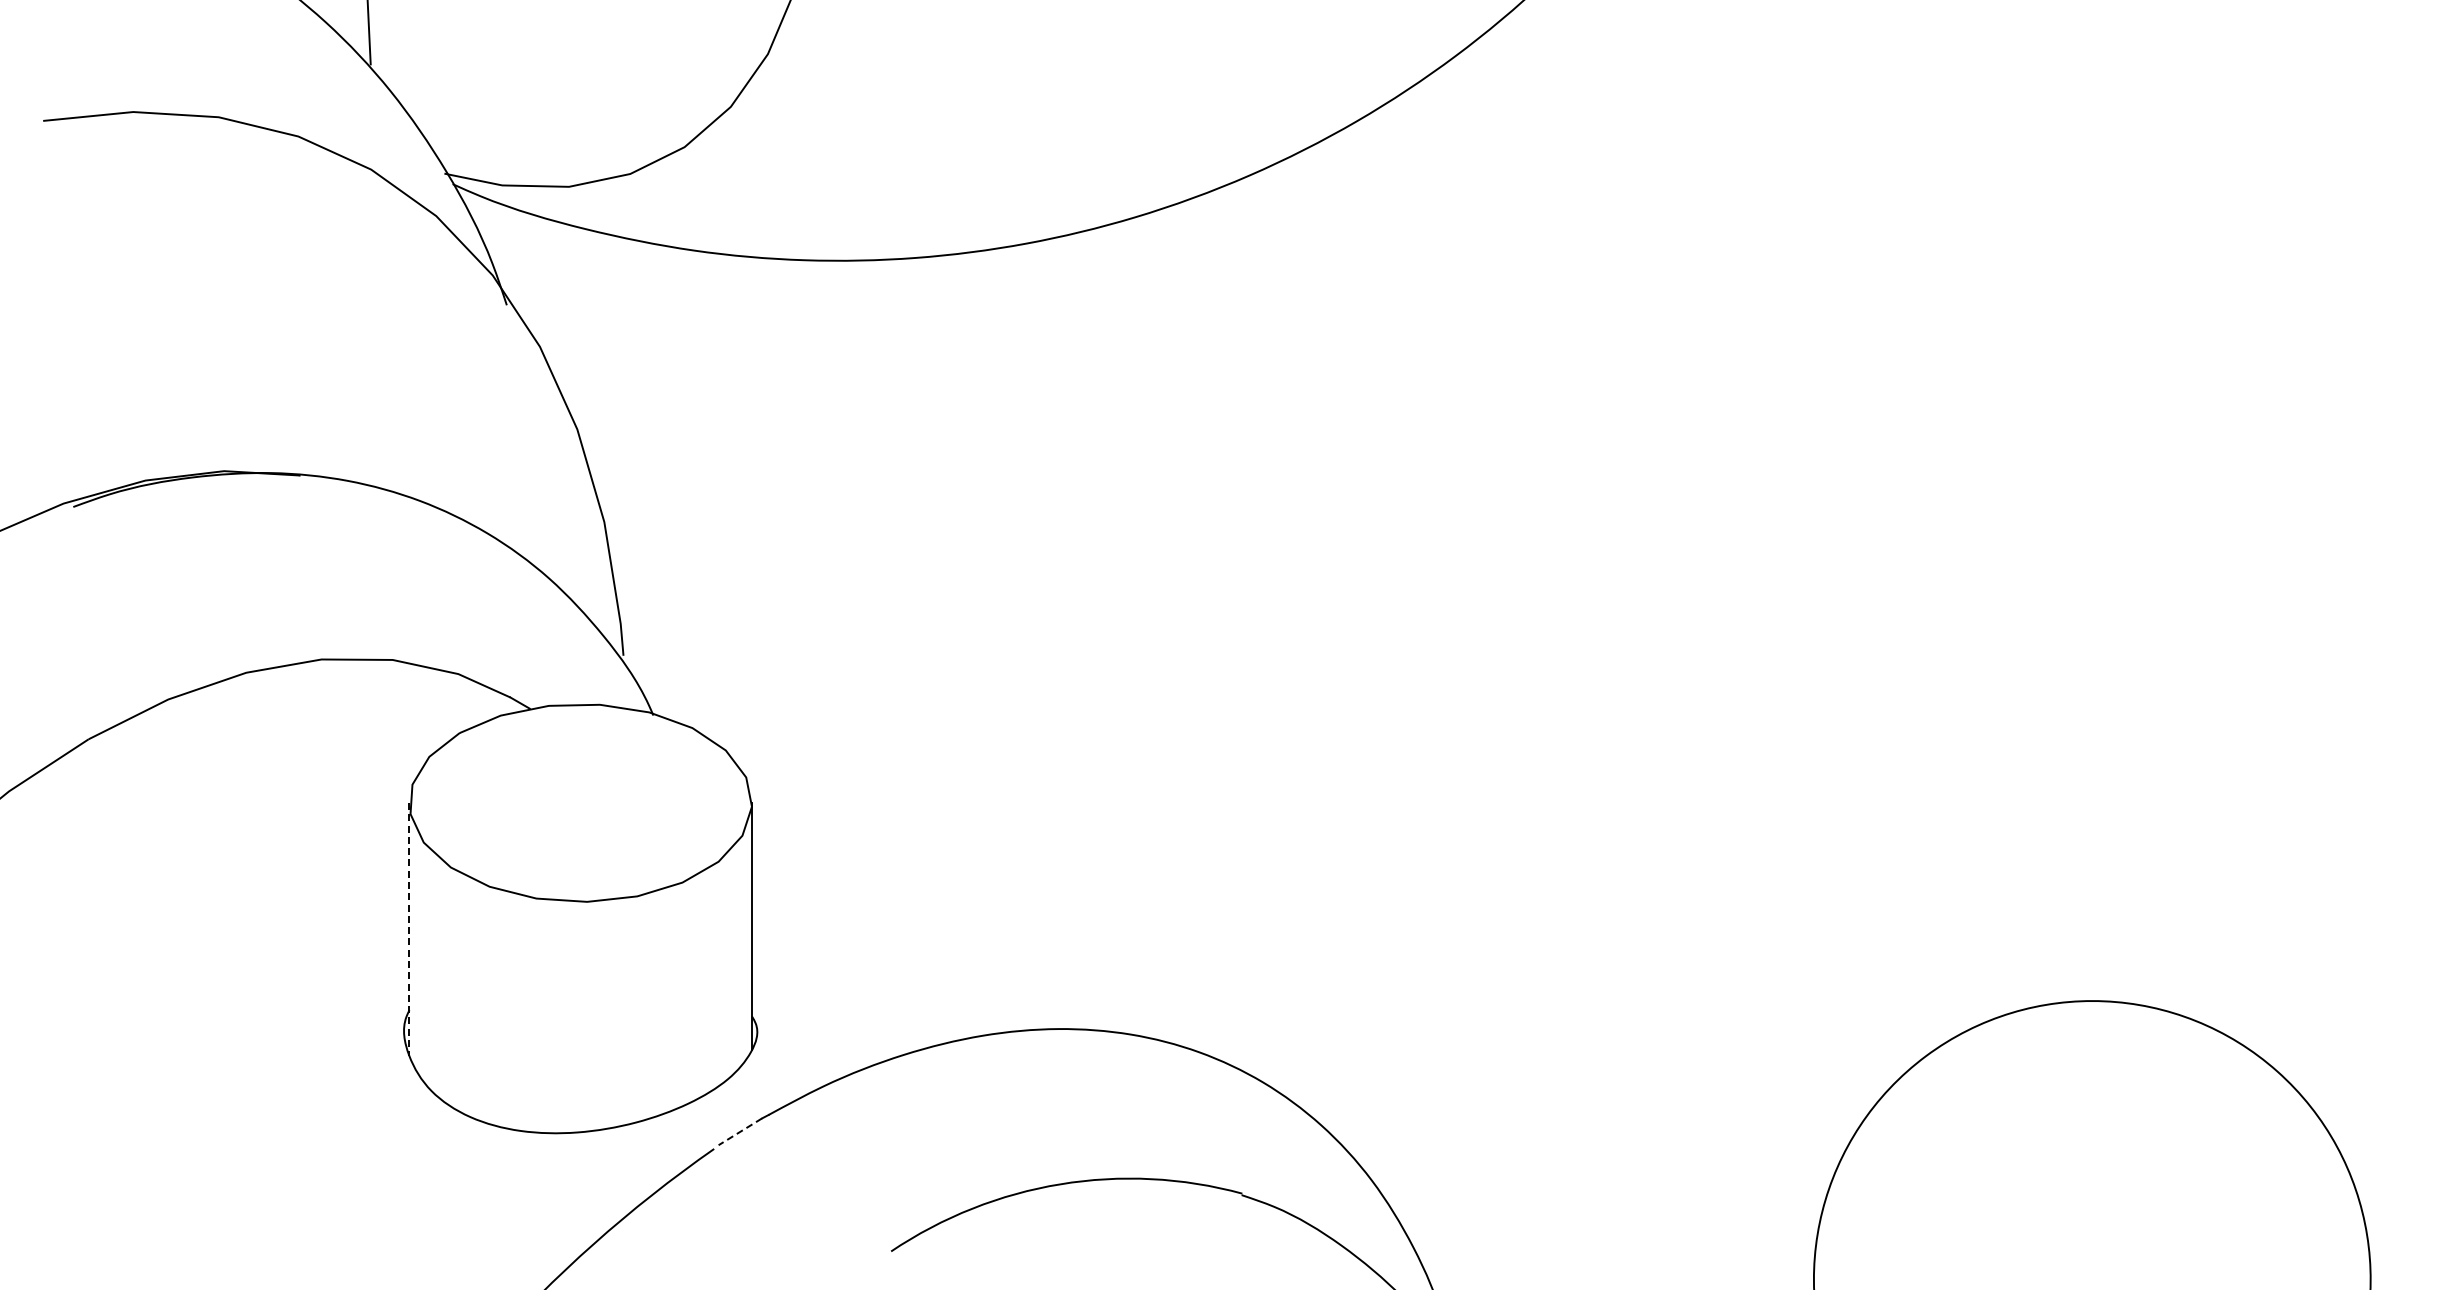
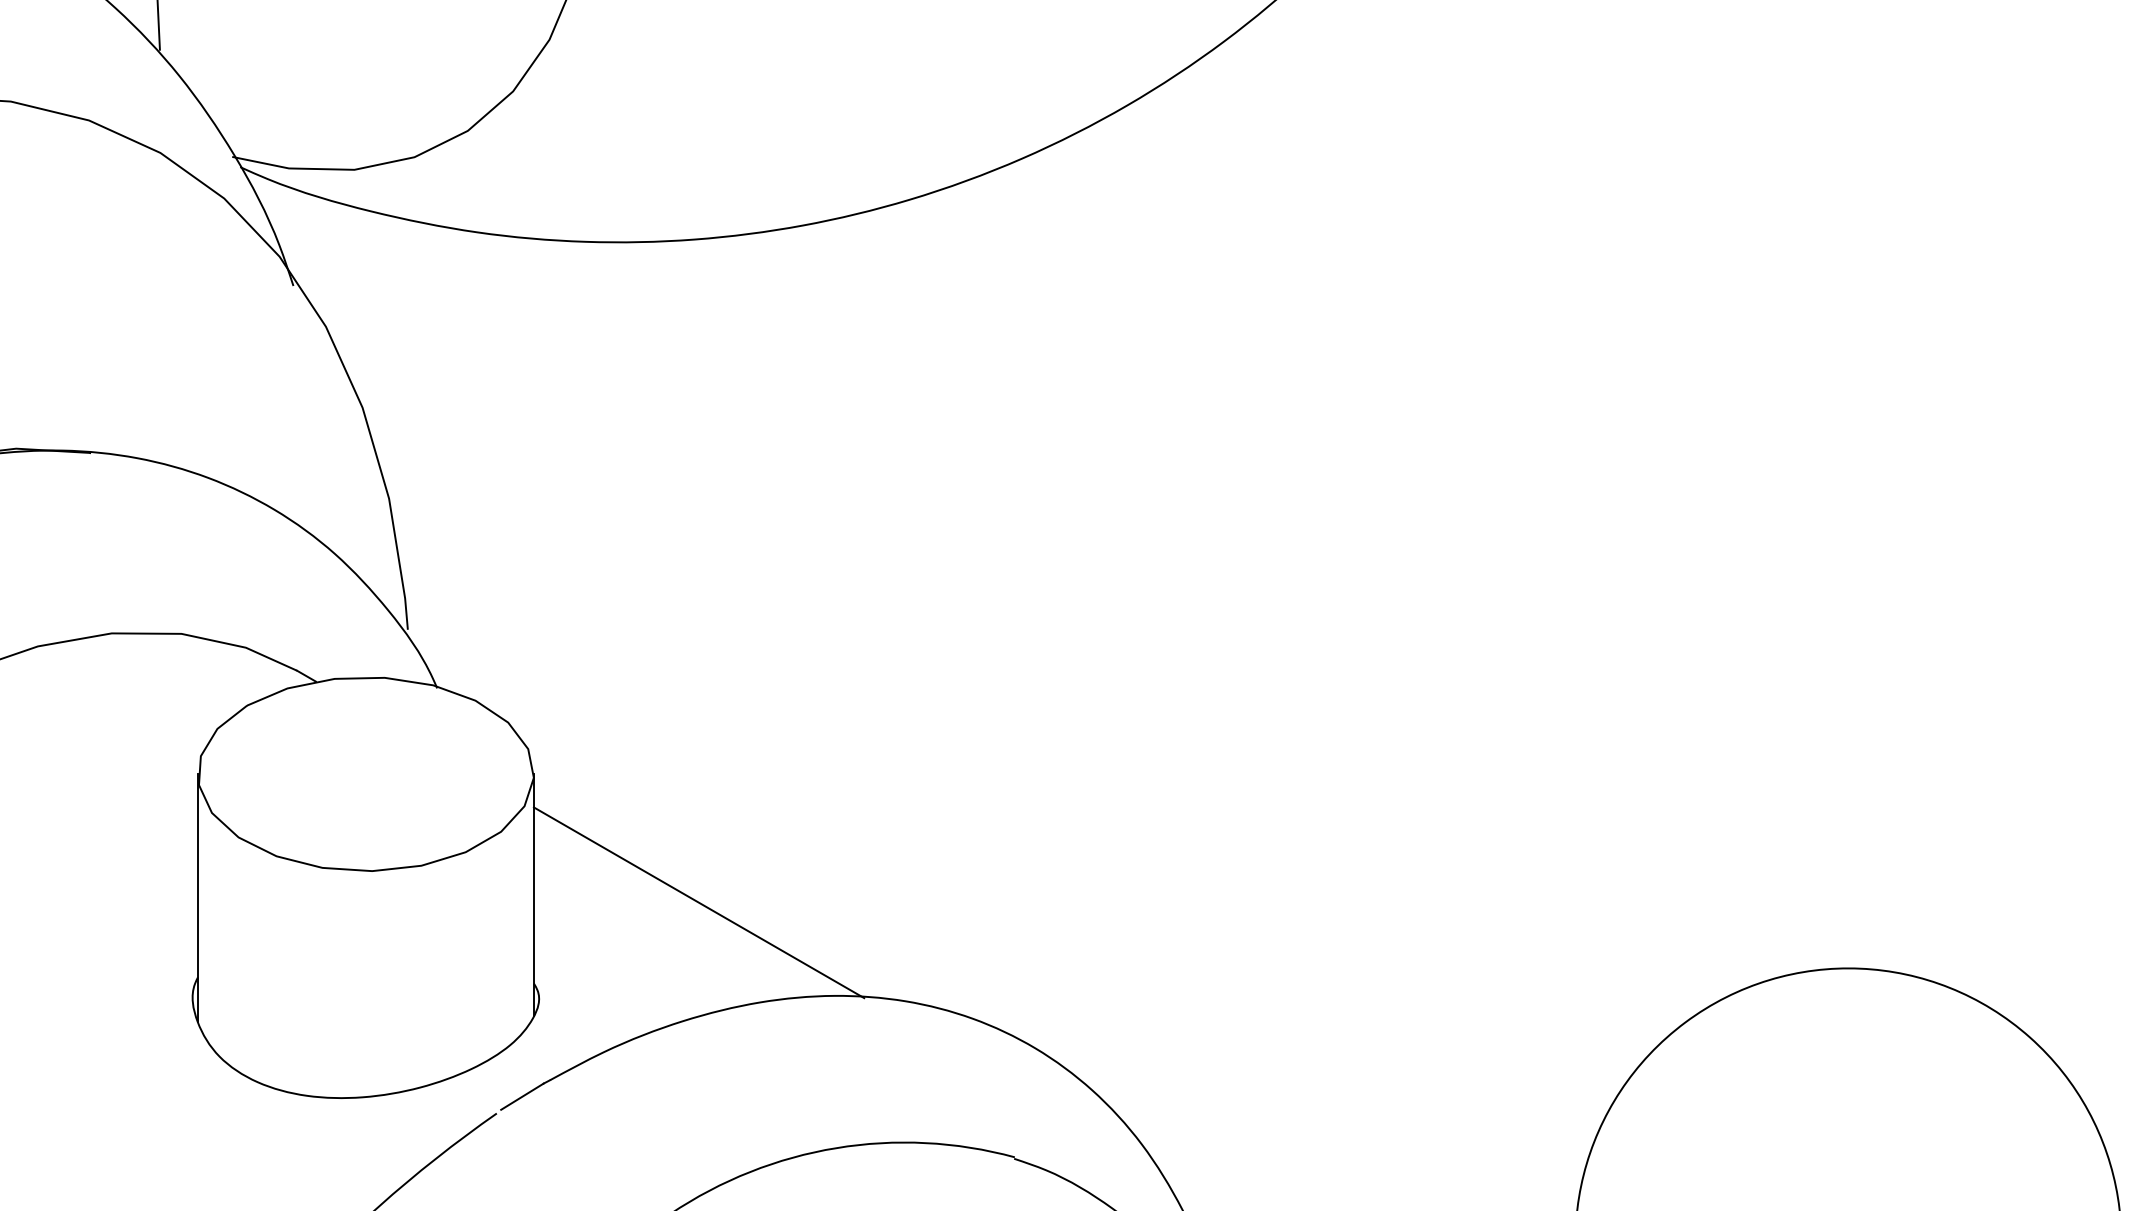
line: (409, 929) -> (197, 898), dashed -> solid
line: (920, 933) -> (699, 902), added
line: (739, 1132) -> (521, 1097), dashed -> solid

